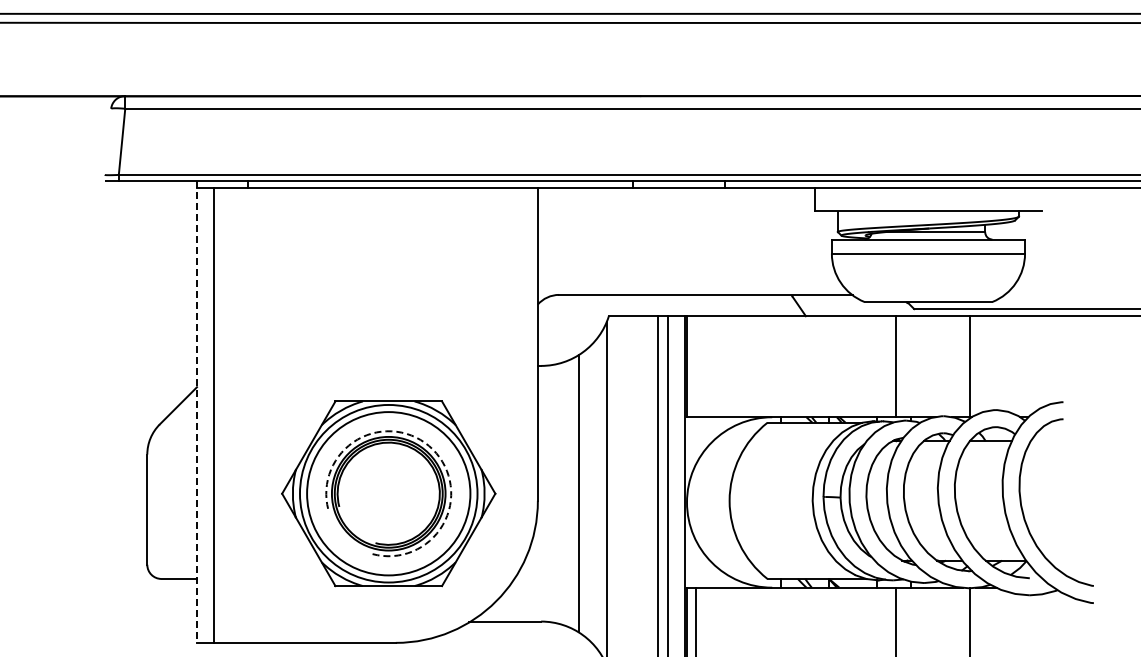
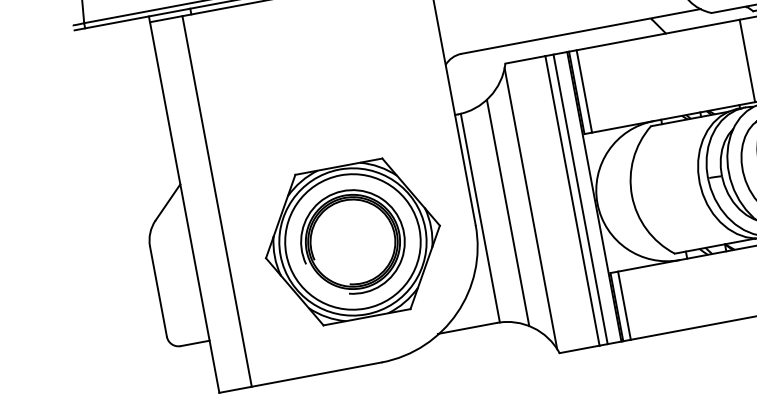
line: (696, 366) -> (584, 91), added
line: (197, 412) -> (184, 204), dashed -> solid
line: (213, 415) -> (216, 201), moved
arc: (432, 449) -> (381, 199), dashed -> solid
line: (544, 493) -> (479, 218), added

